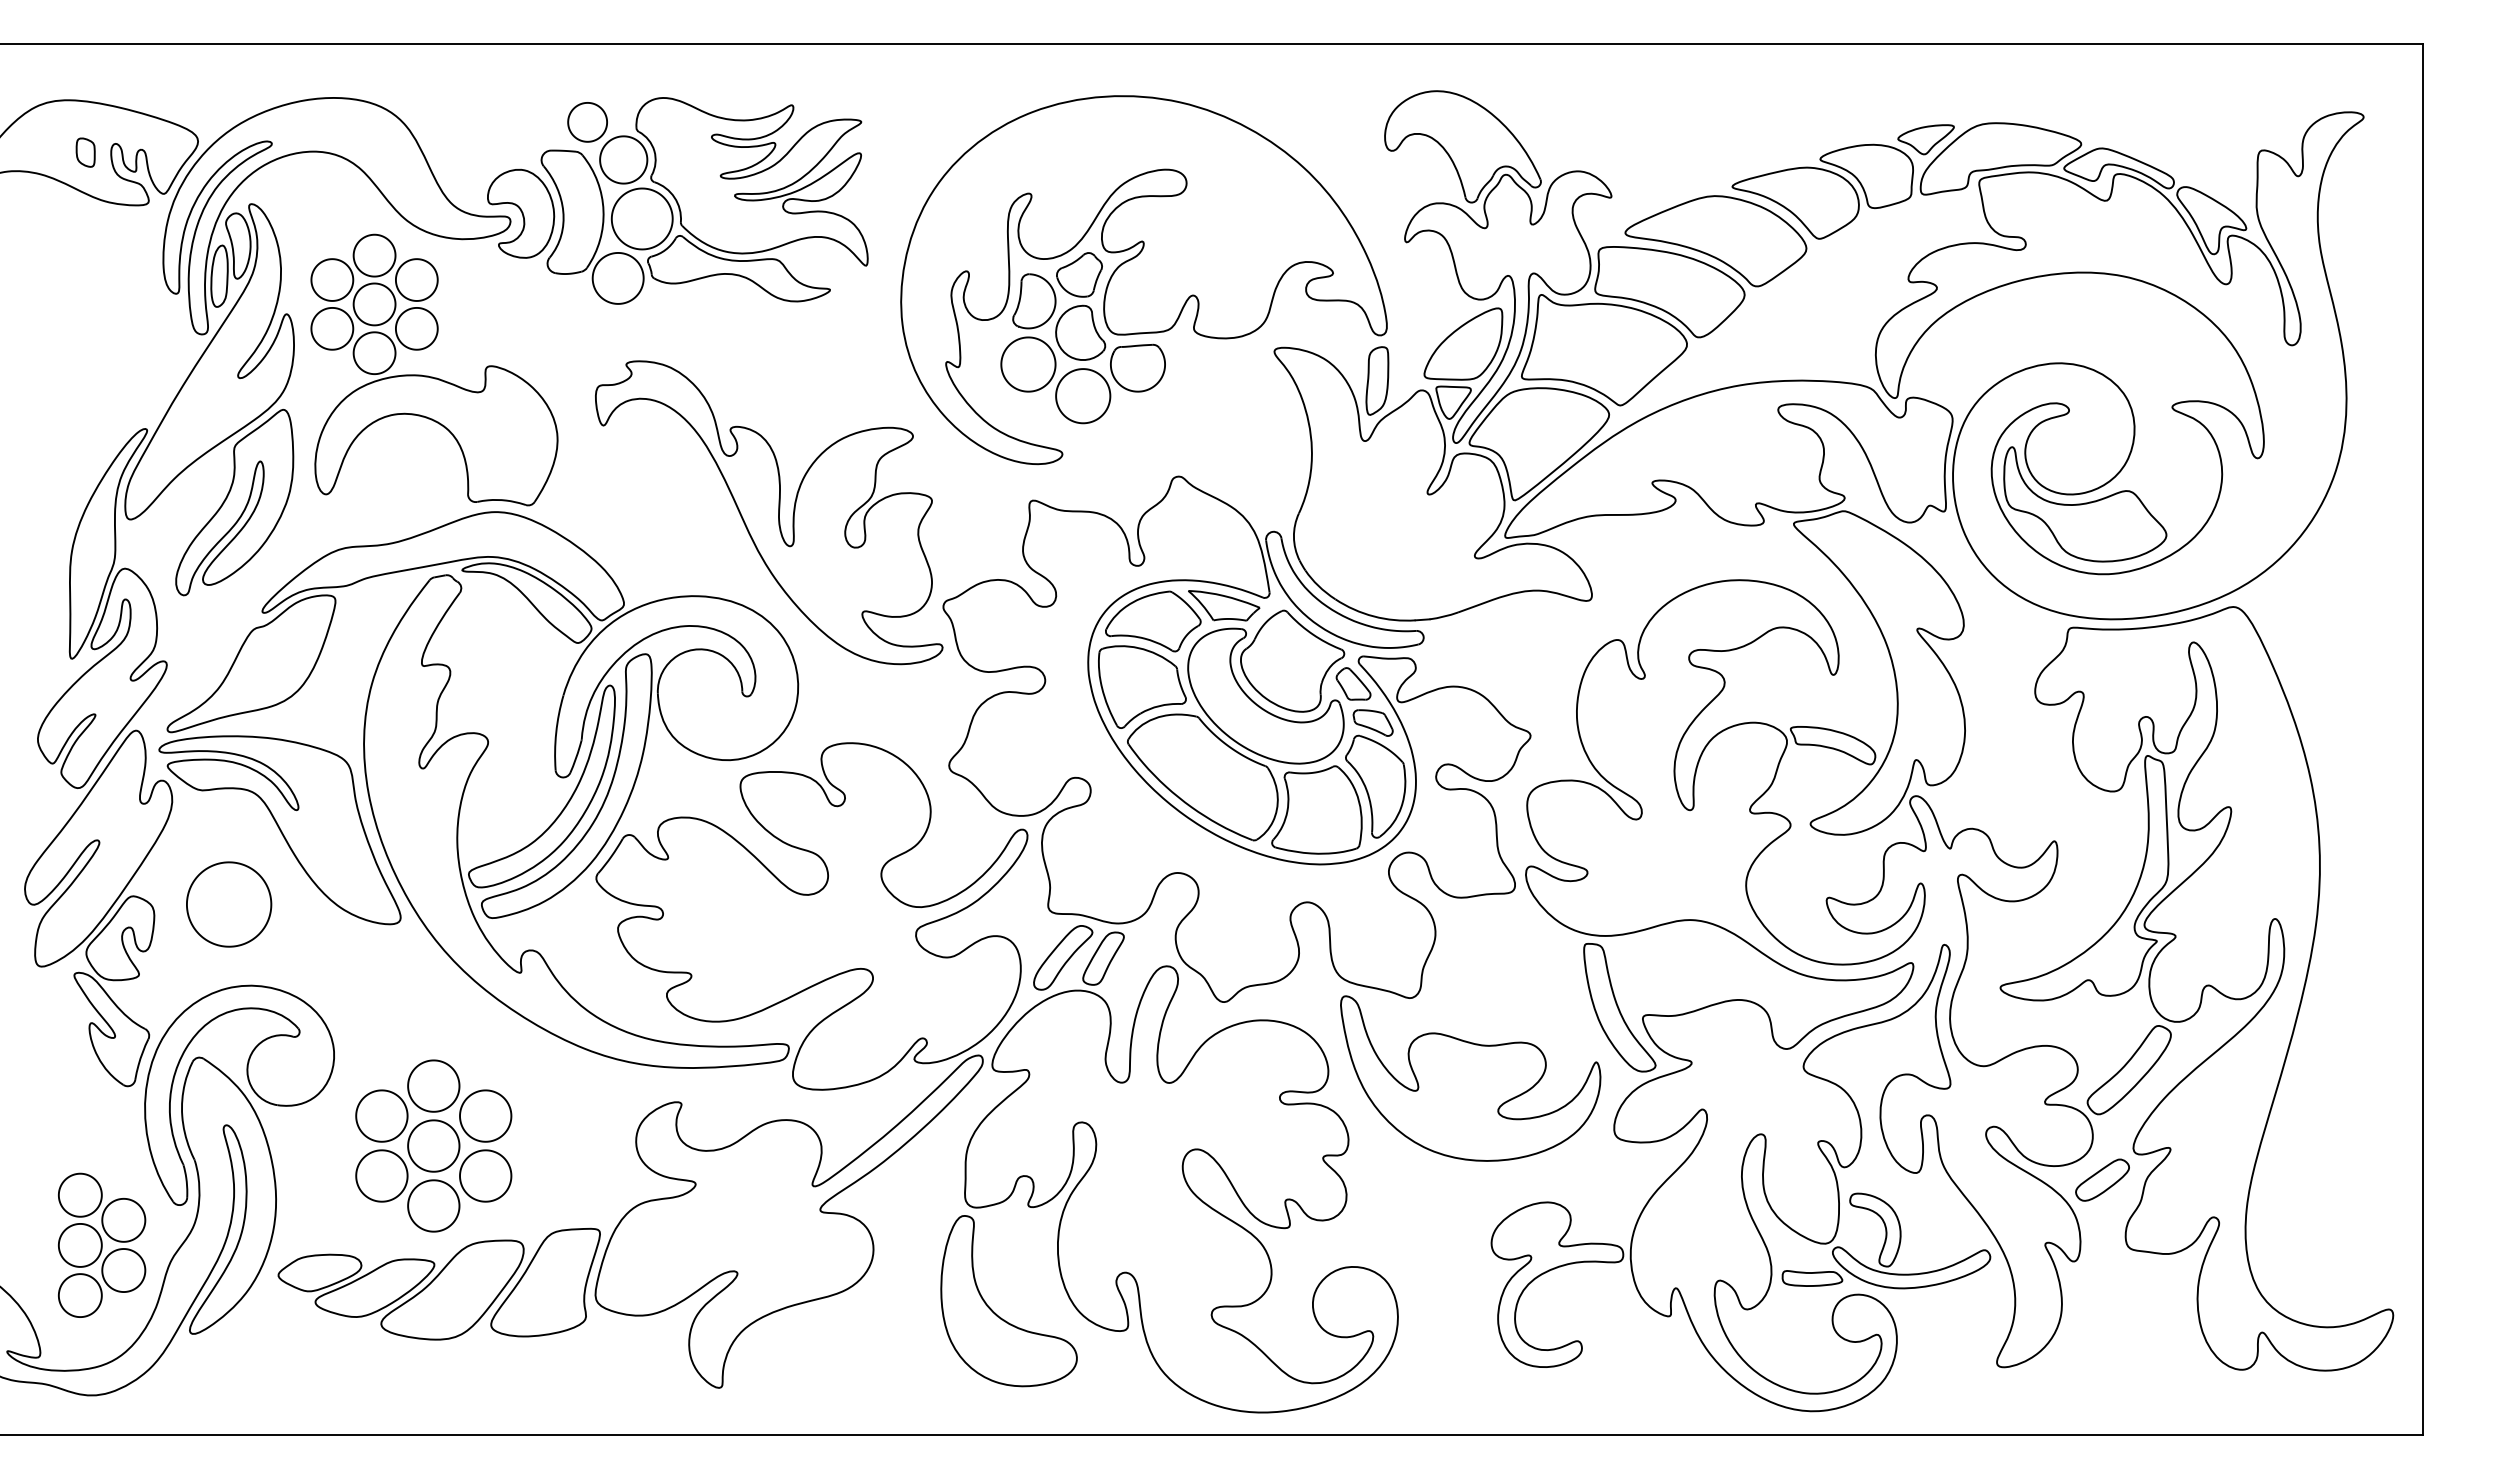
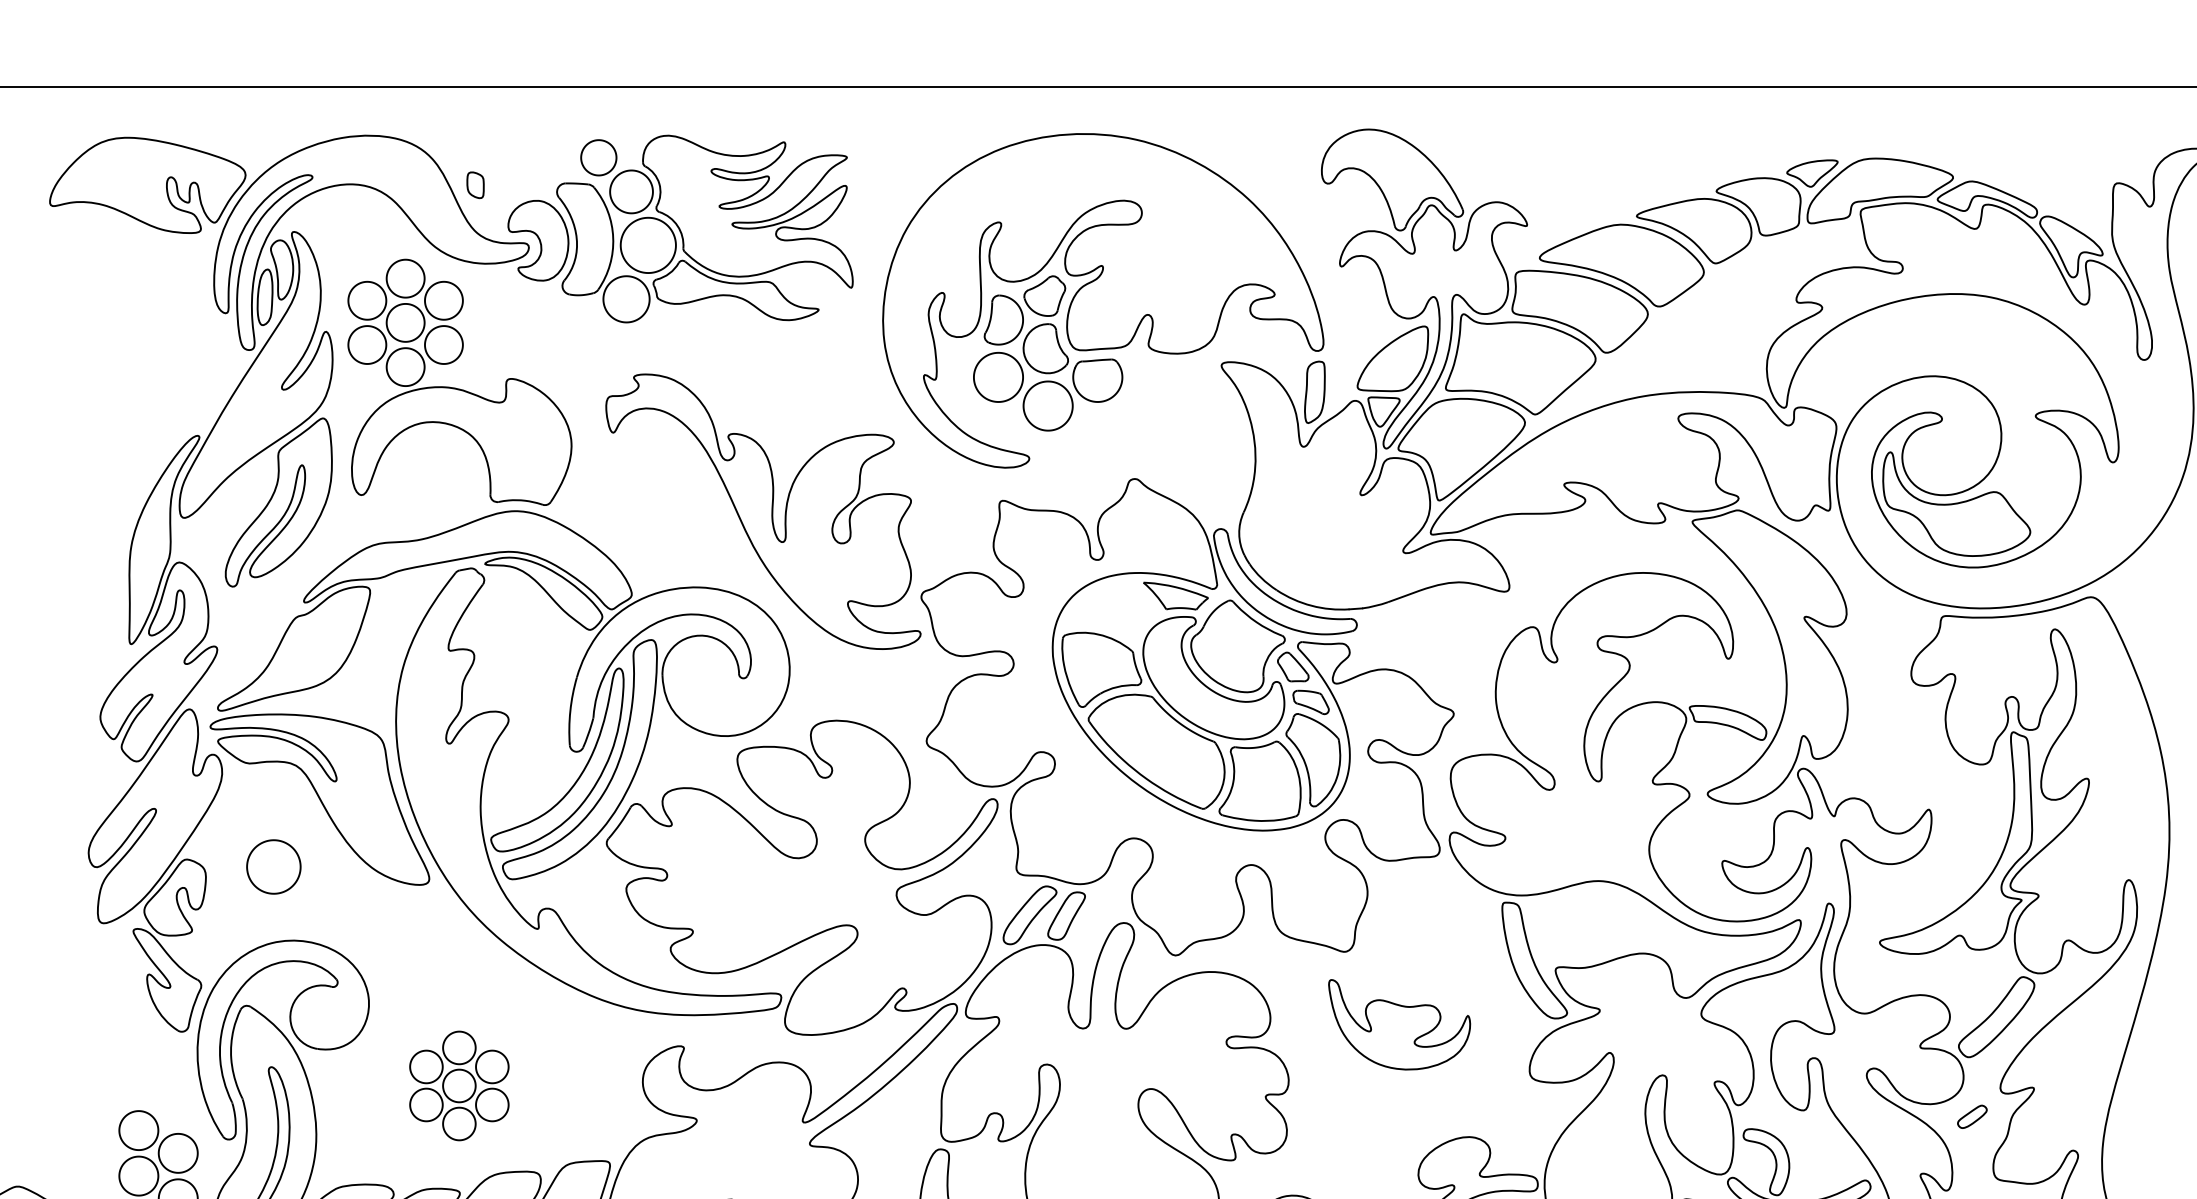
part: (85, 152) -> (475, 185), moved
part: (1153, 621) -> (1111, 610), removed
part: (229, 904) -> (274, 866), size x0.7
part: (1470, 1078) -> (1399, 1024), size x0.6
part: (433, 1145) -> (459, 1085), size x0.7
part: (2102, 1179) -> (1972, 1116), size x0.6

